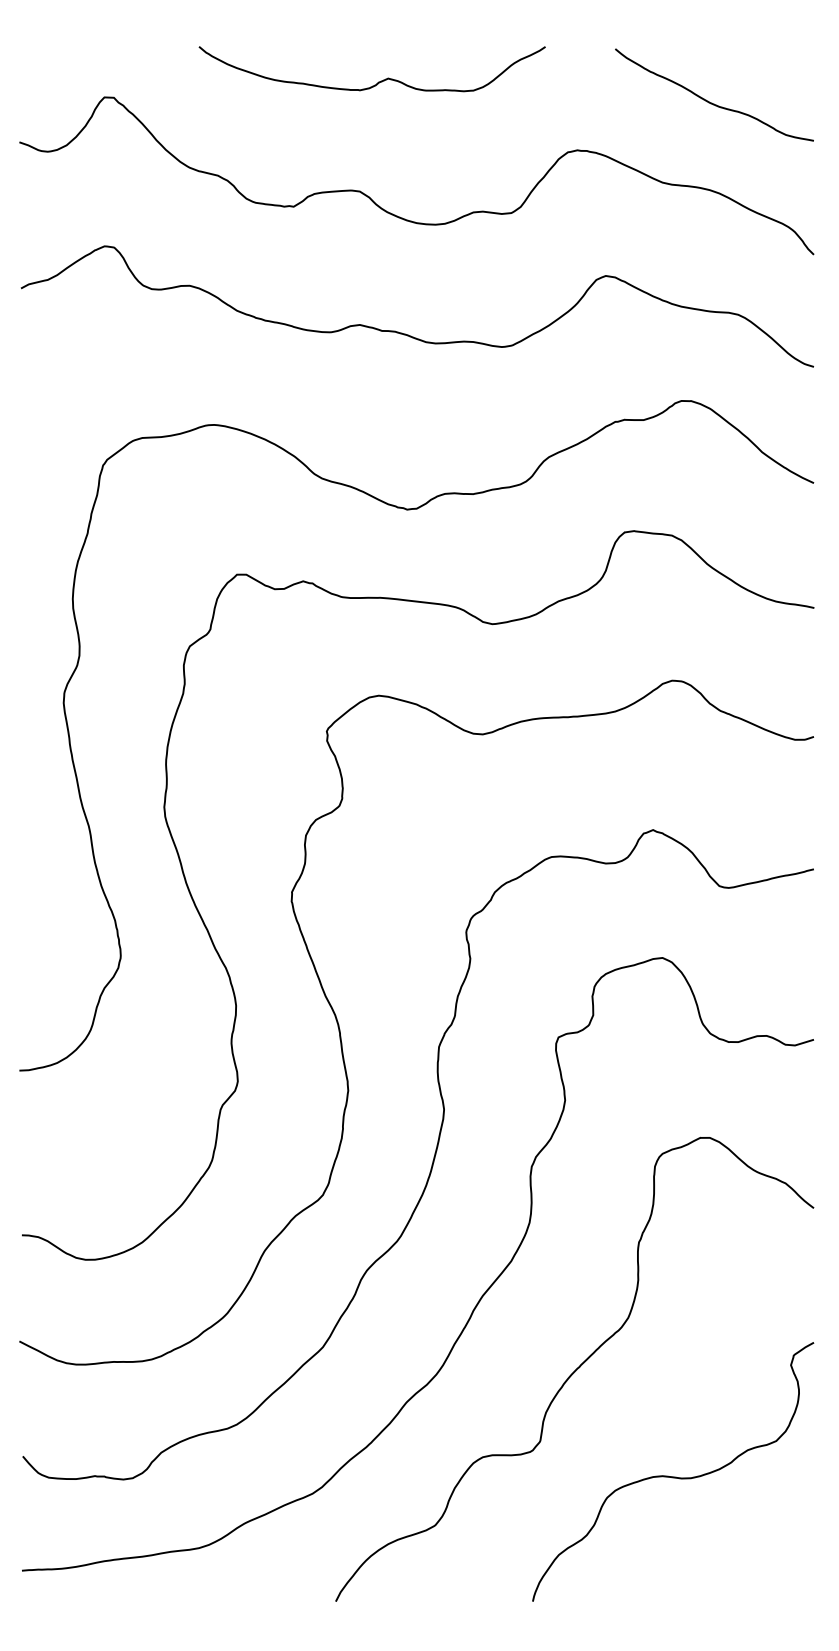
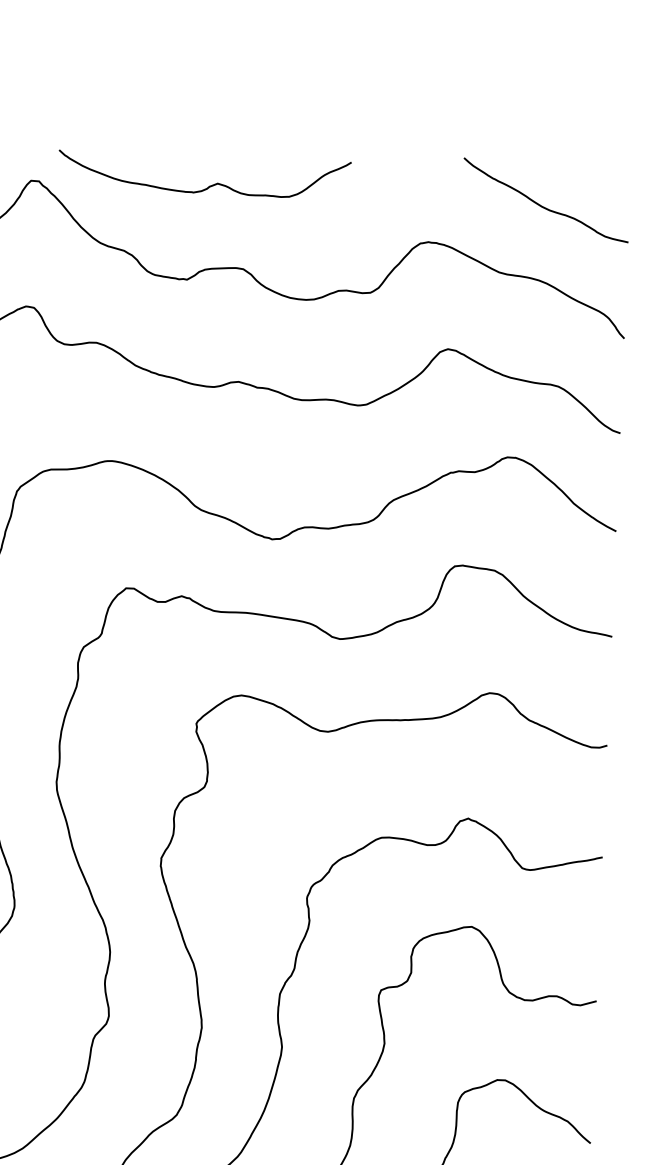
curve: (378, 81) -> (209, 185), moved

